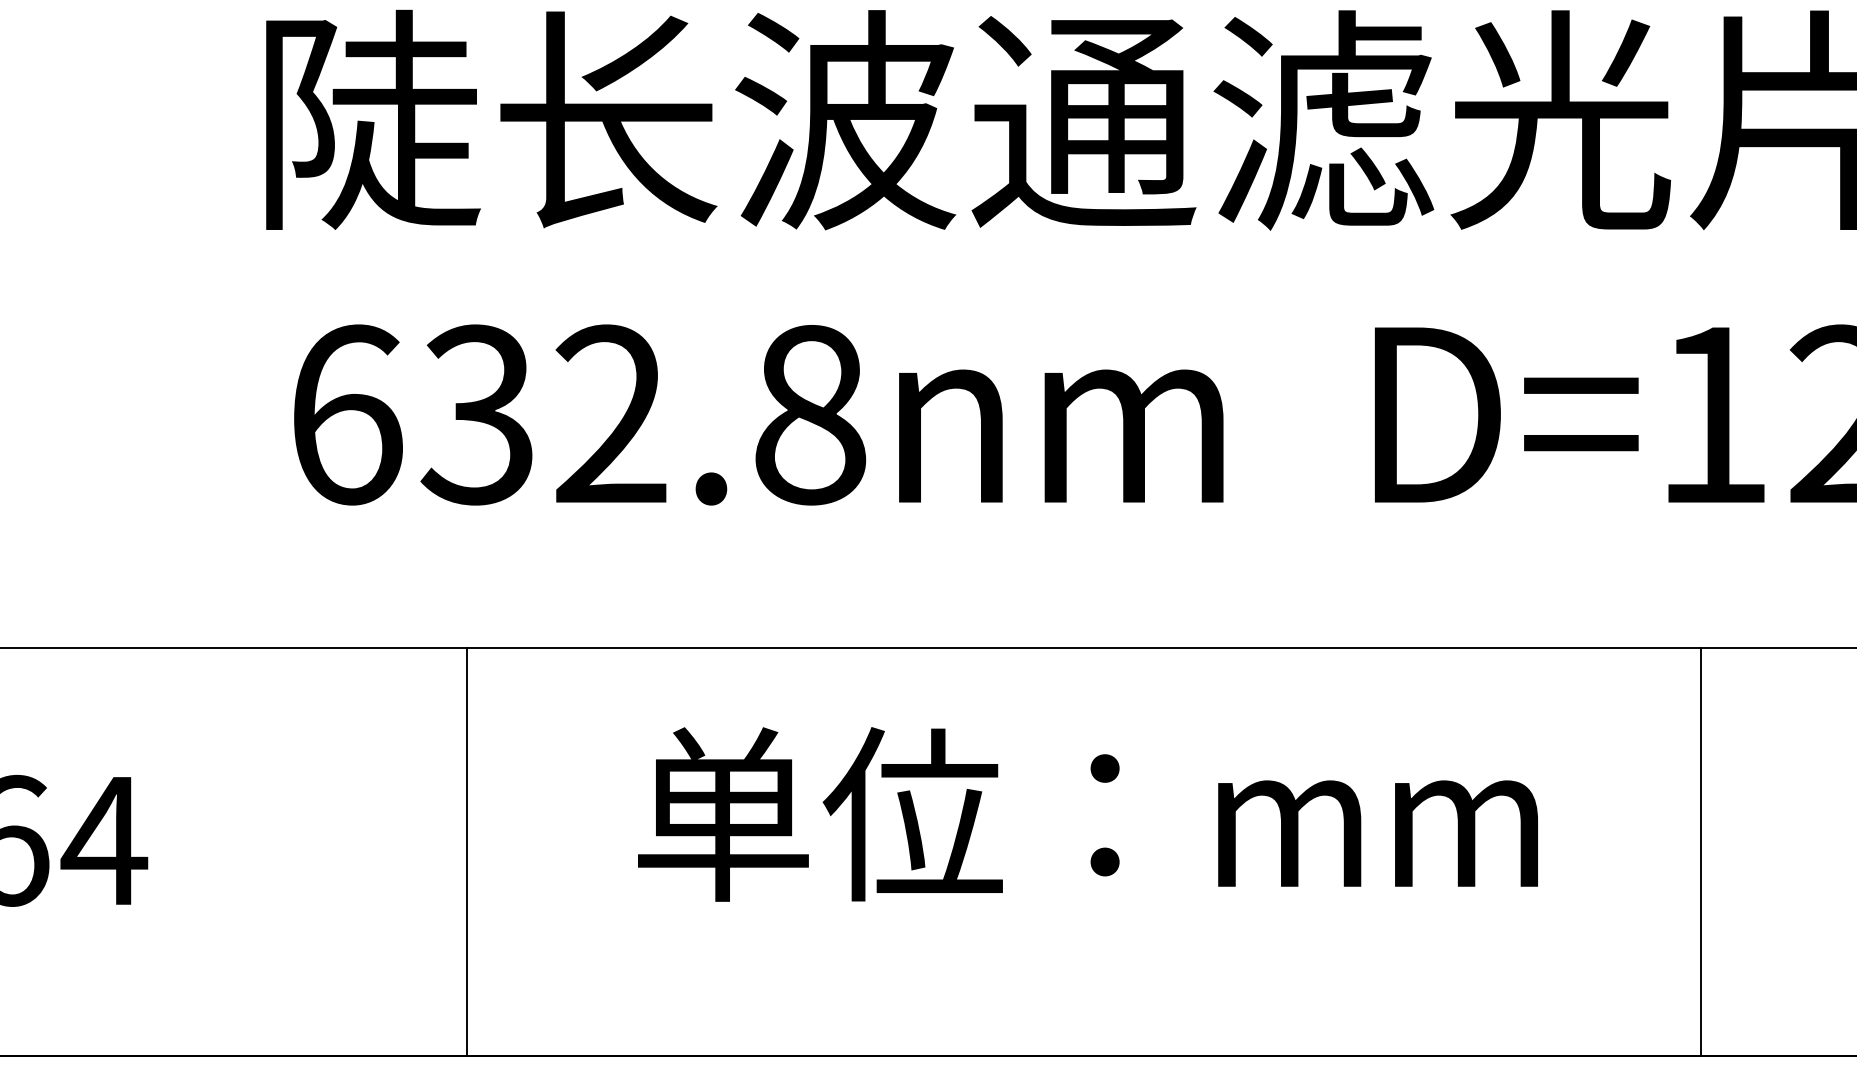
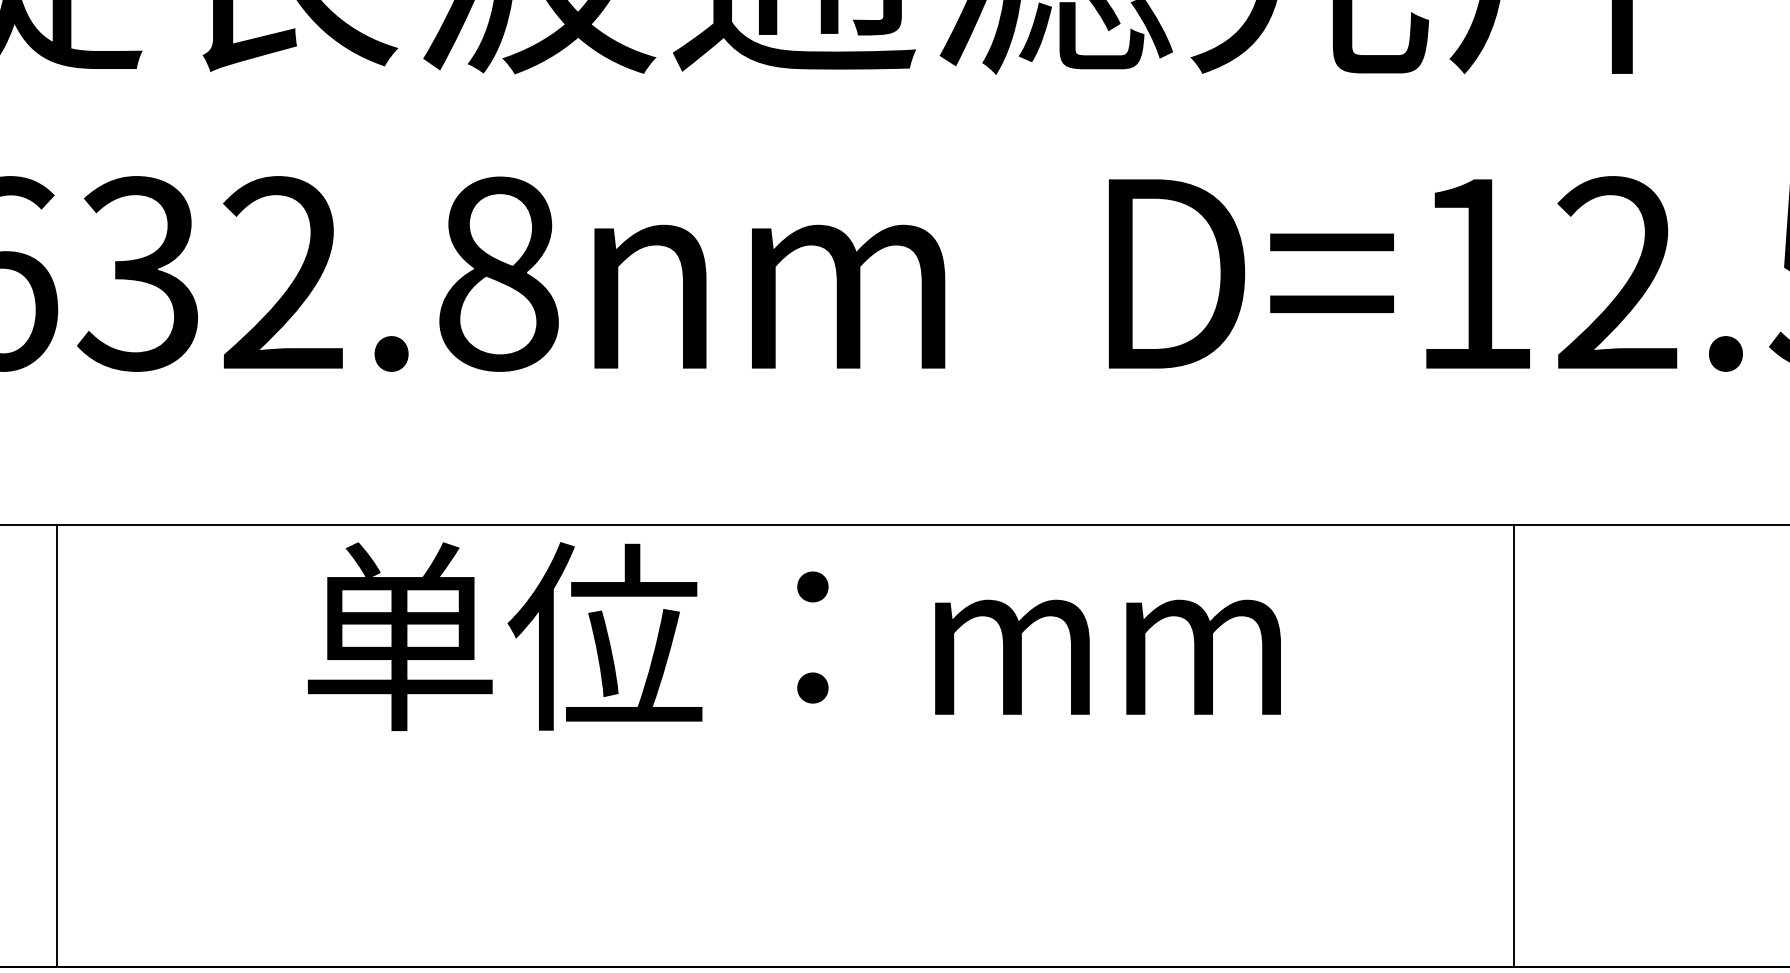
text: (1087, 814) -> (793, 636), moved
line: (466, 851) -> (56, 745), moved
line: (1700, 851) -> (1513, 745), moved

